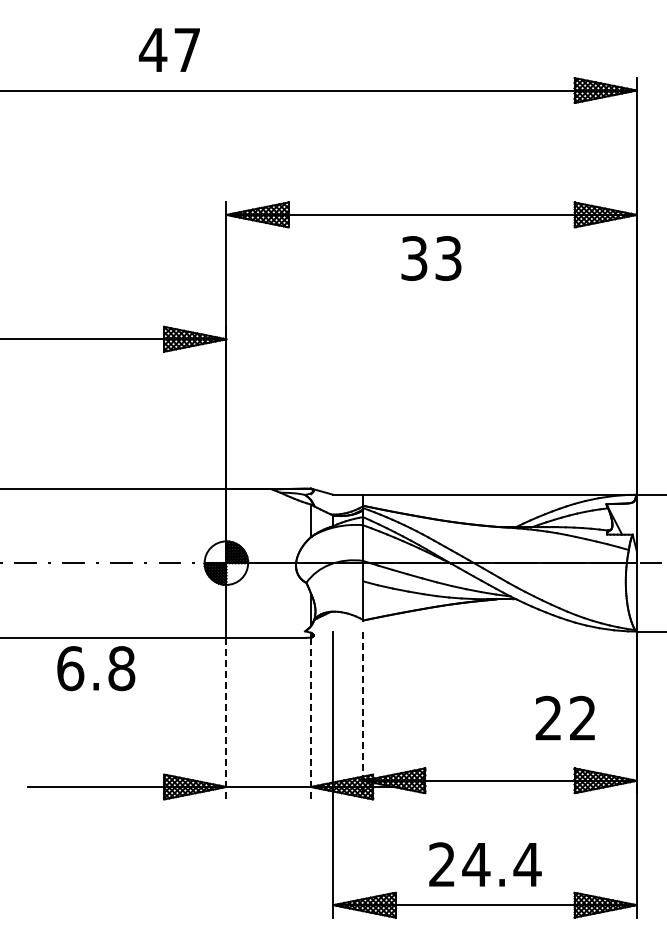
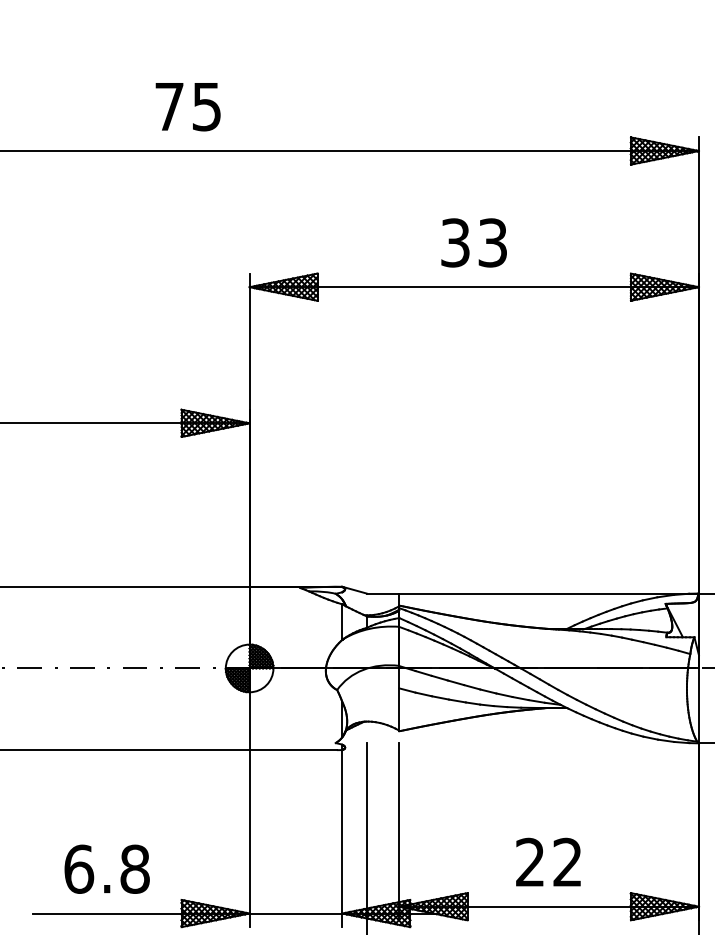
text: (168, 50) -> (186, 107), 47 -> 75
text: (431, 258) -> (474, 242), moved
text: (96, 668) -> (107, 869), moved
line: (363, 712) -> (399, 831), dashed -> solid
text: (564, 717) -> (547, 861), moved
line: (226, 718) -> (249, 838), dashed -> solid
line: (310, 718) -> (341, 838), dashed -> solid

